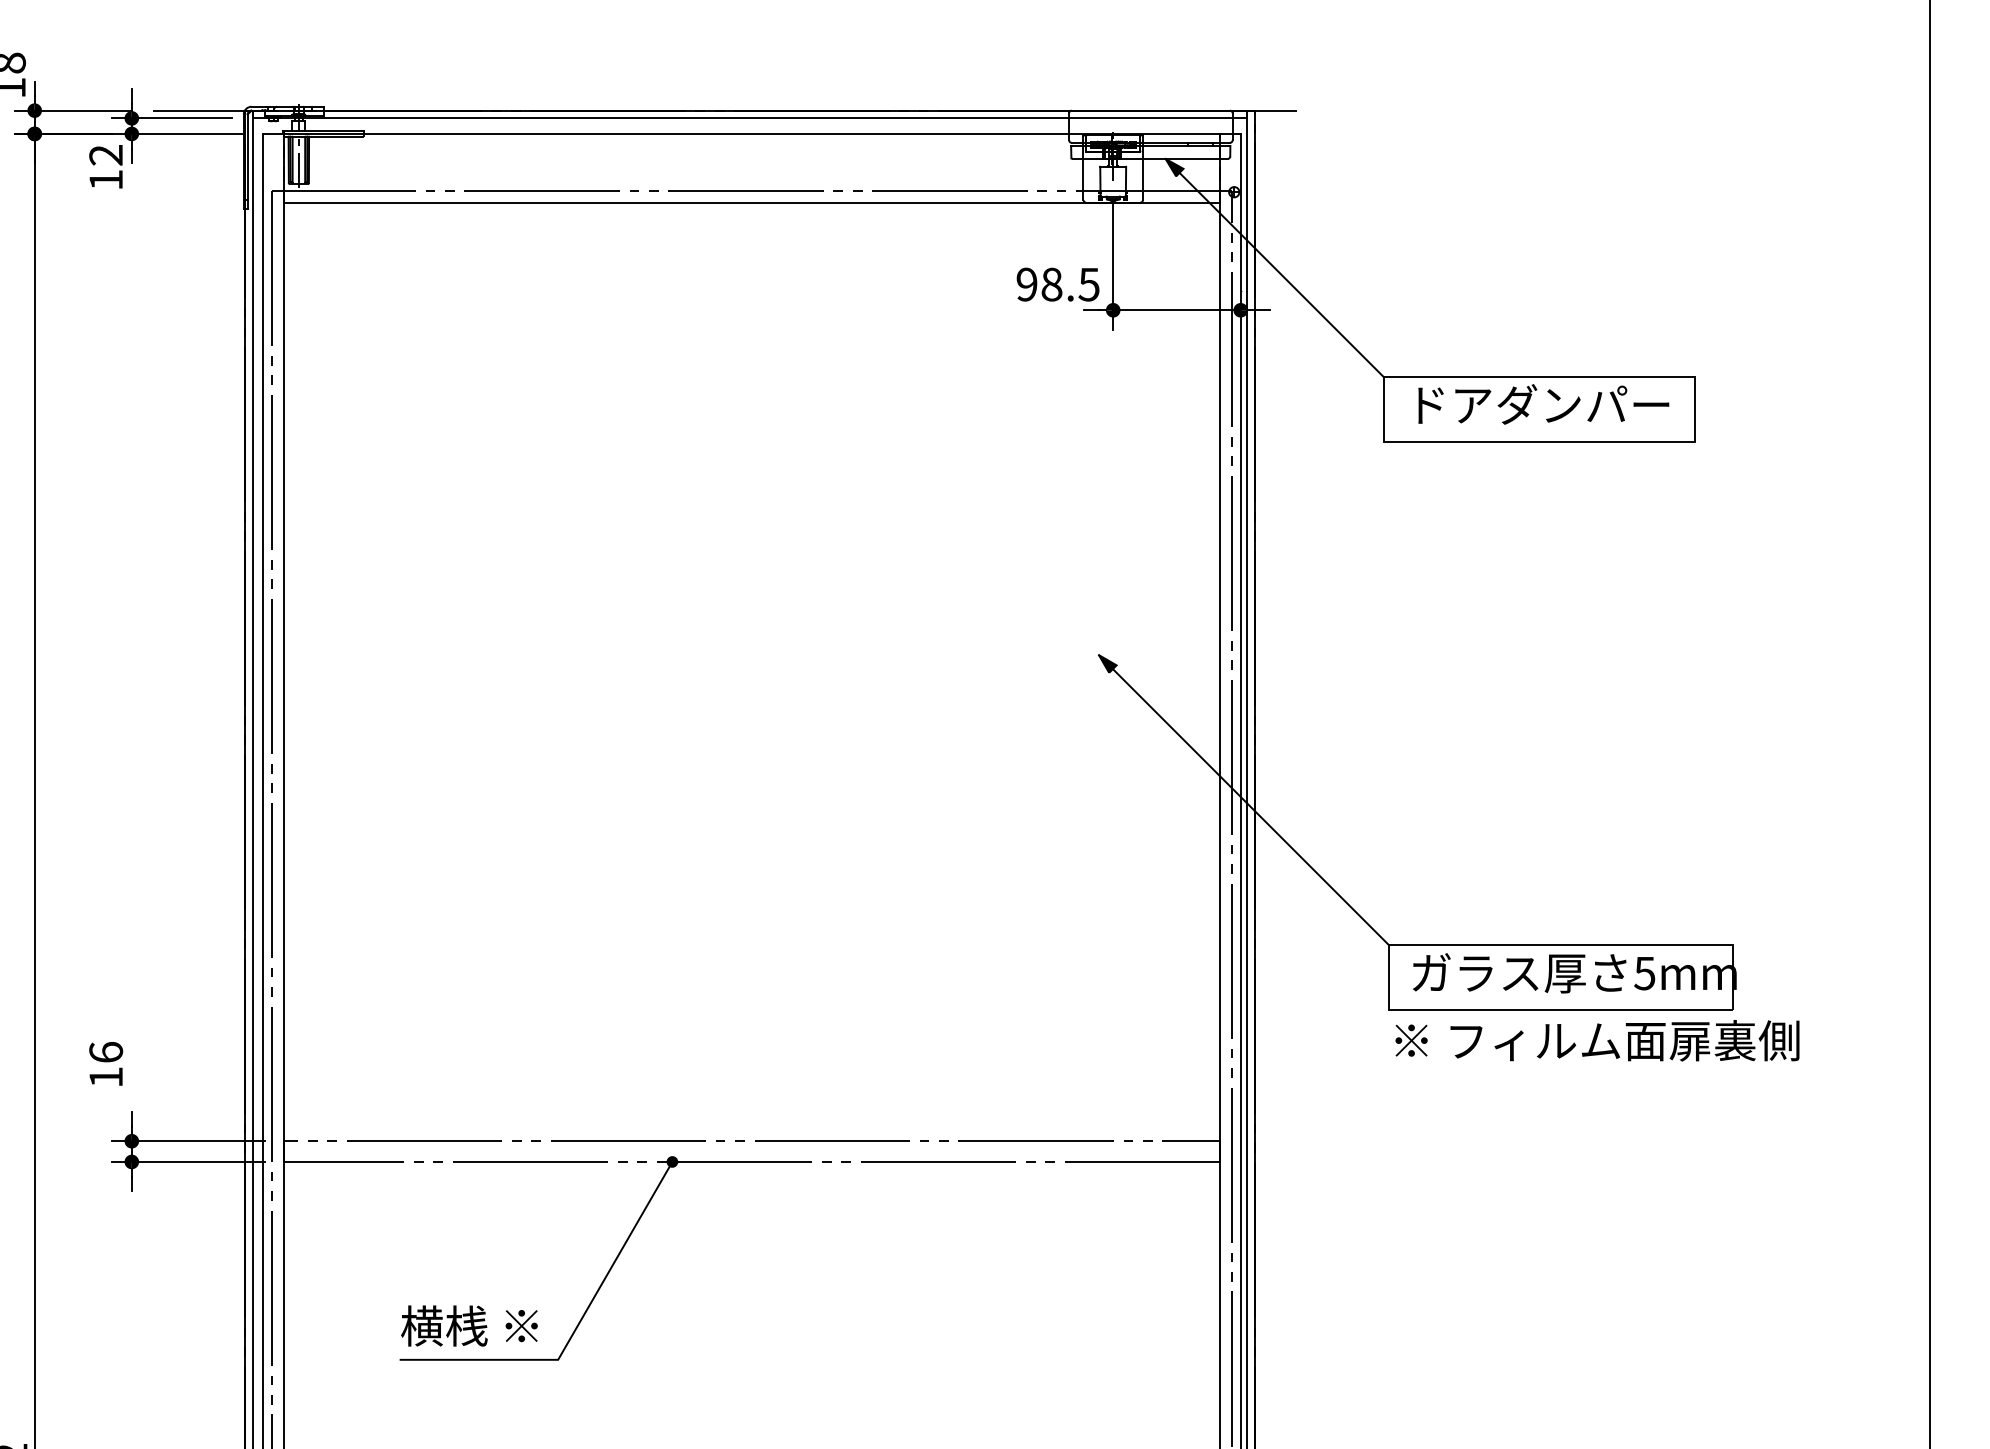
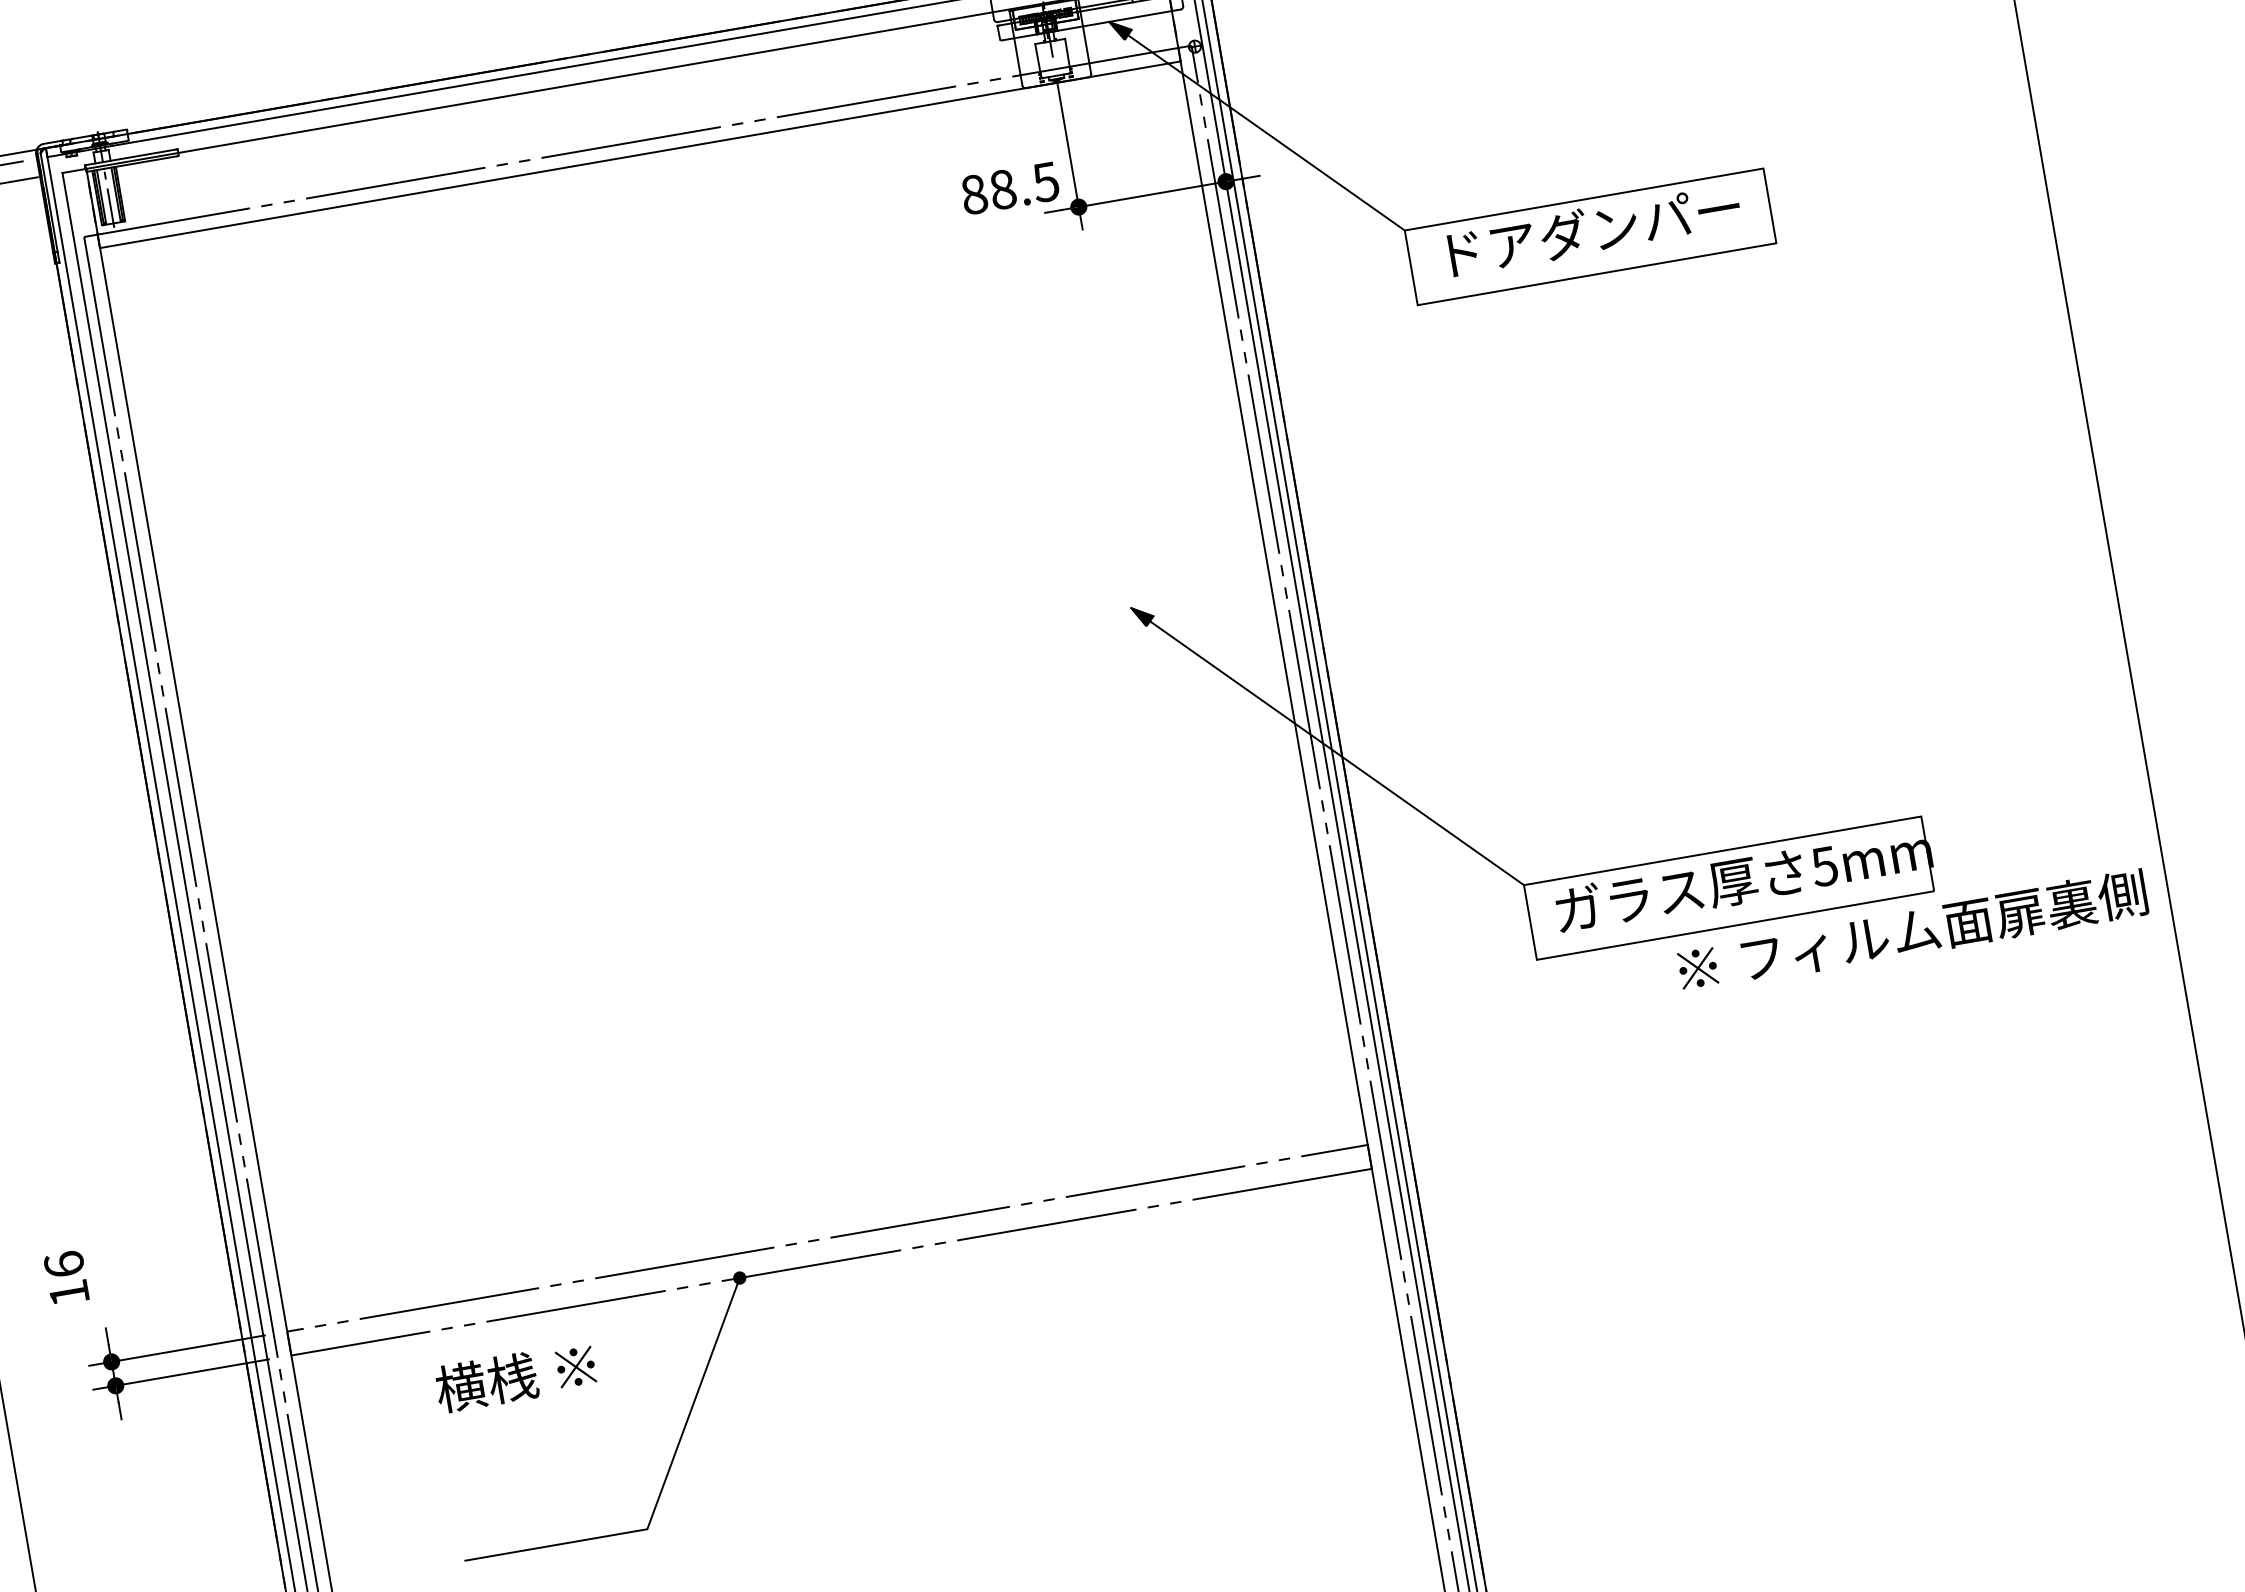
text: (1026, 284) -> (973, 194), 98.5 -> 88.5
text: (1597, 1040) -> (1912, 931), moved
text: (469, 1325) -> (515, 1376), moved

